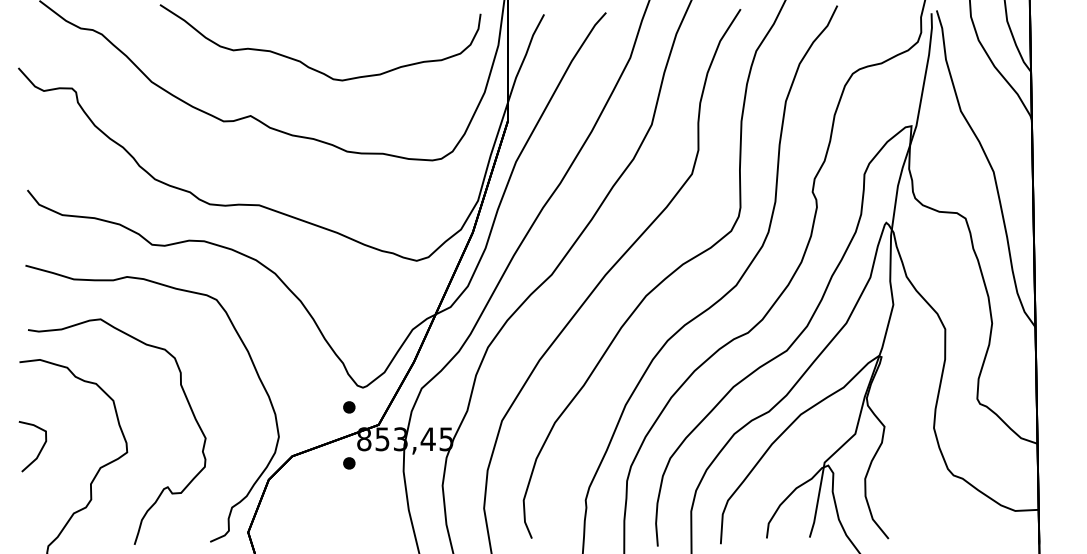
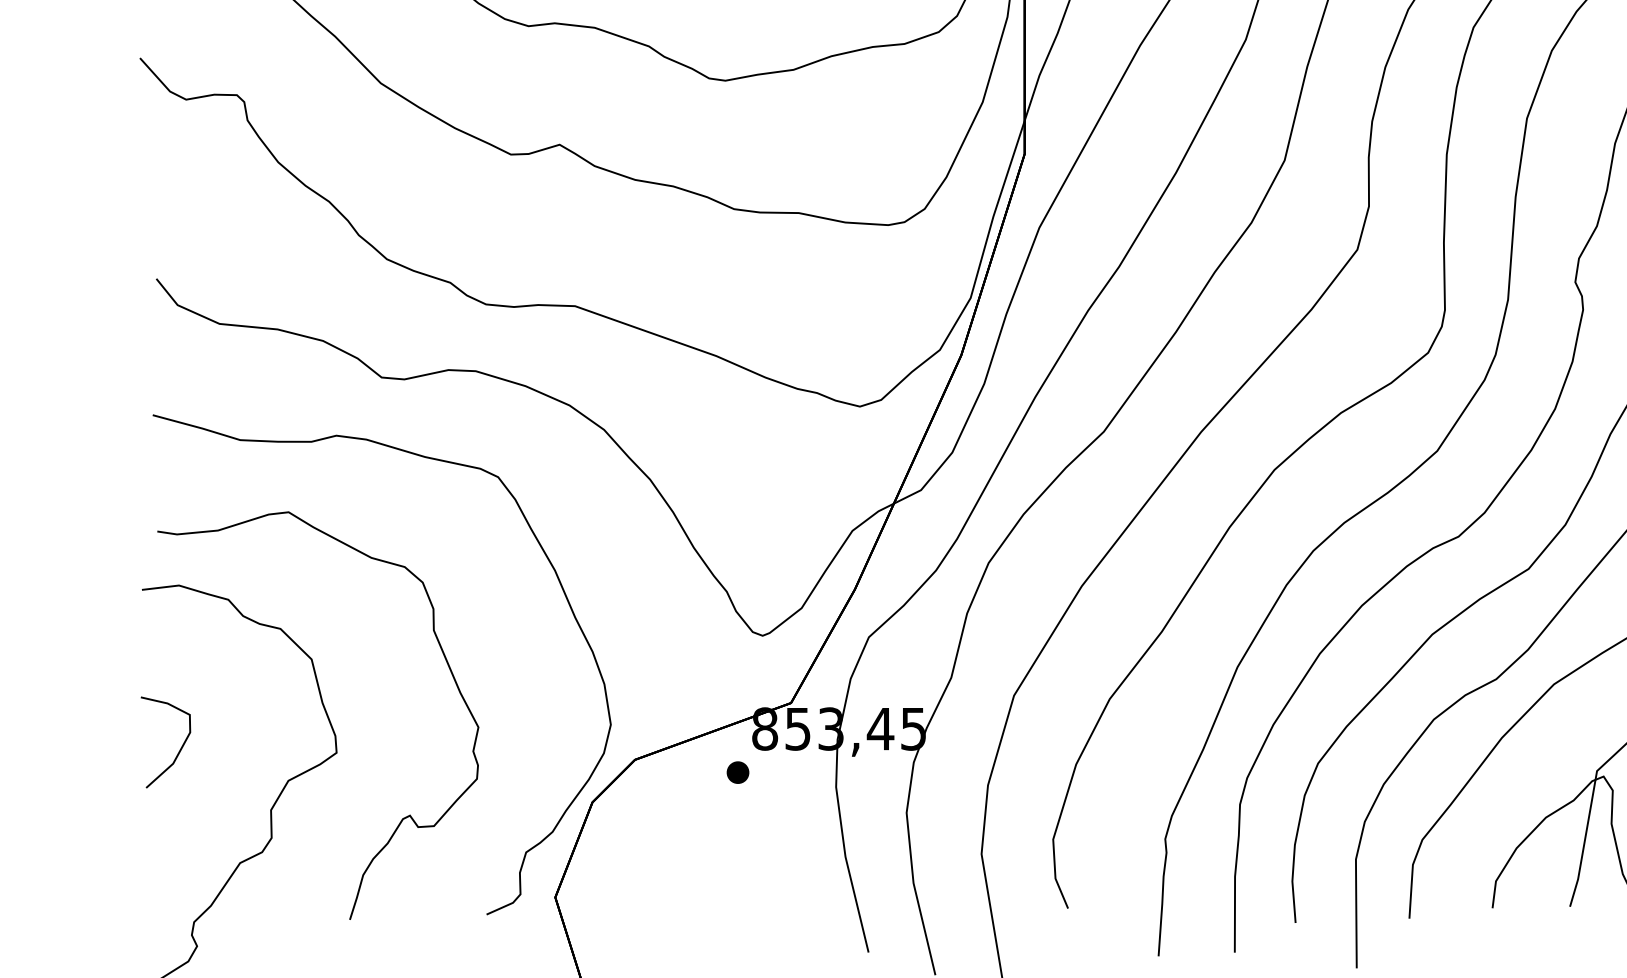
part: (349, 407) -> (738, 671), removed

